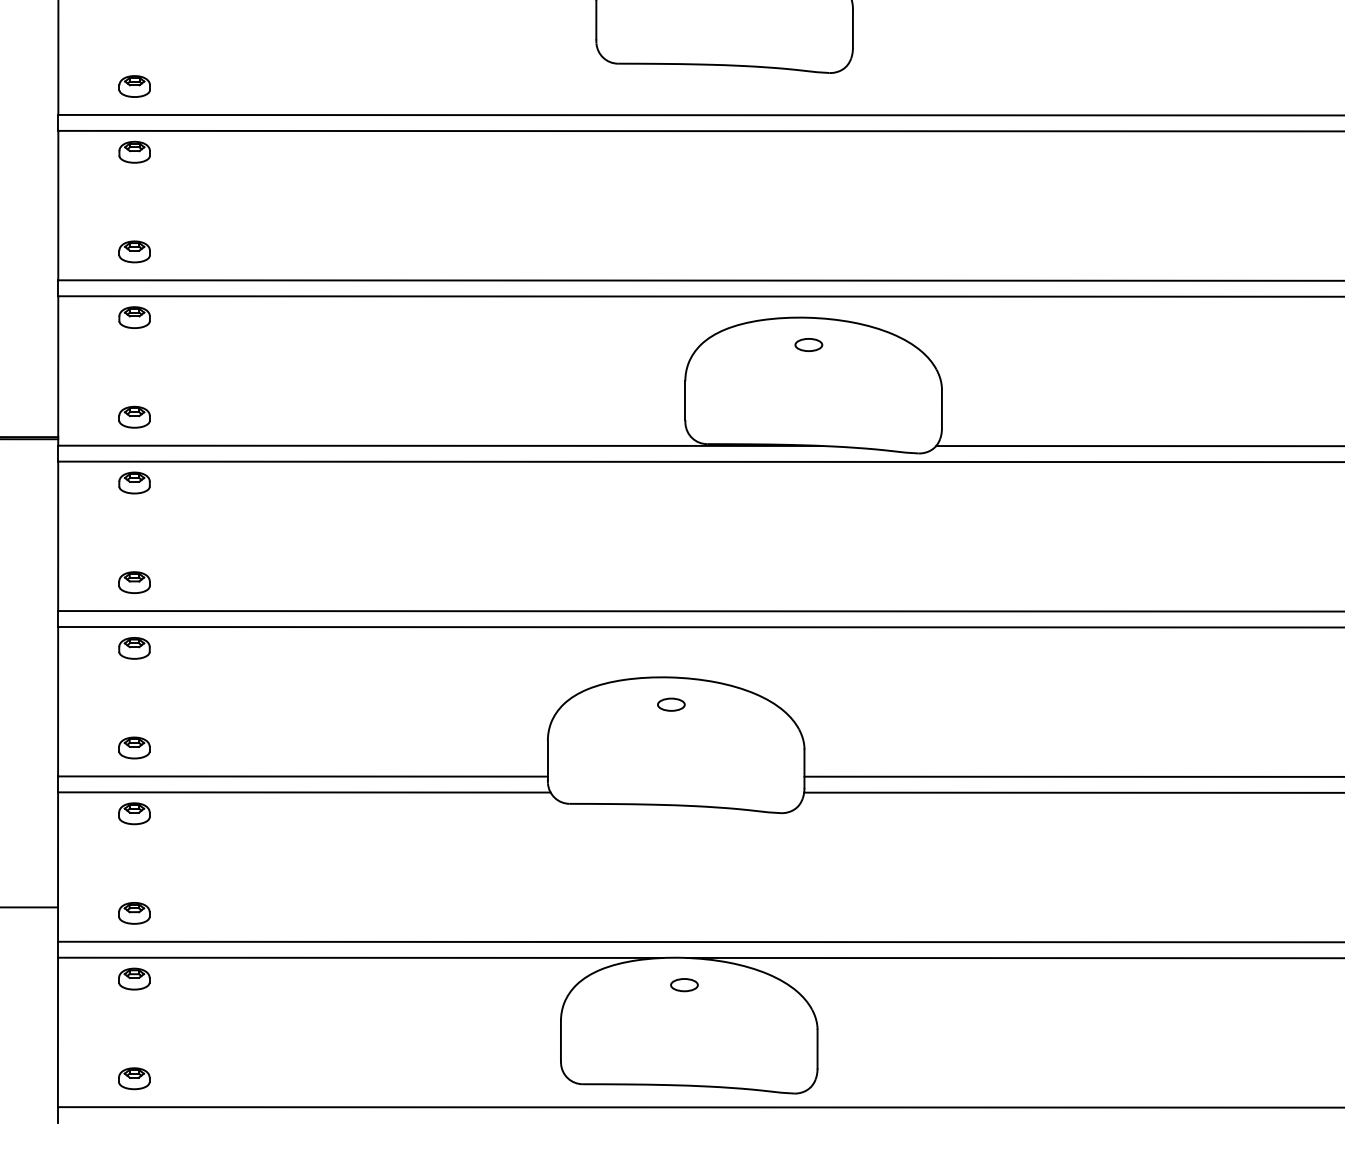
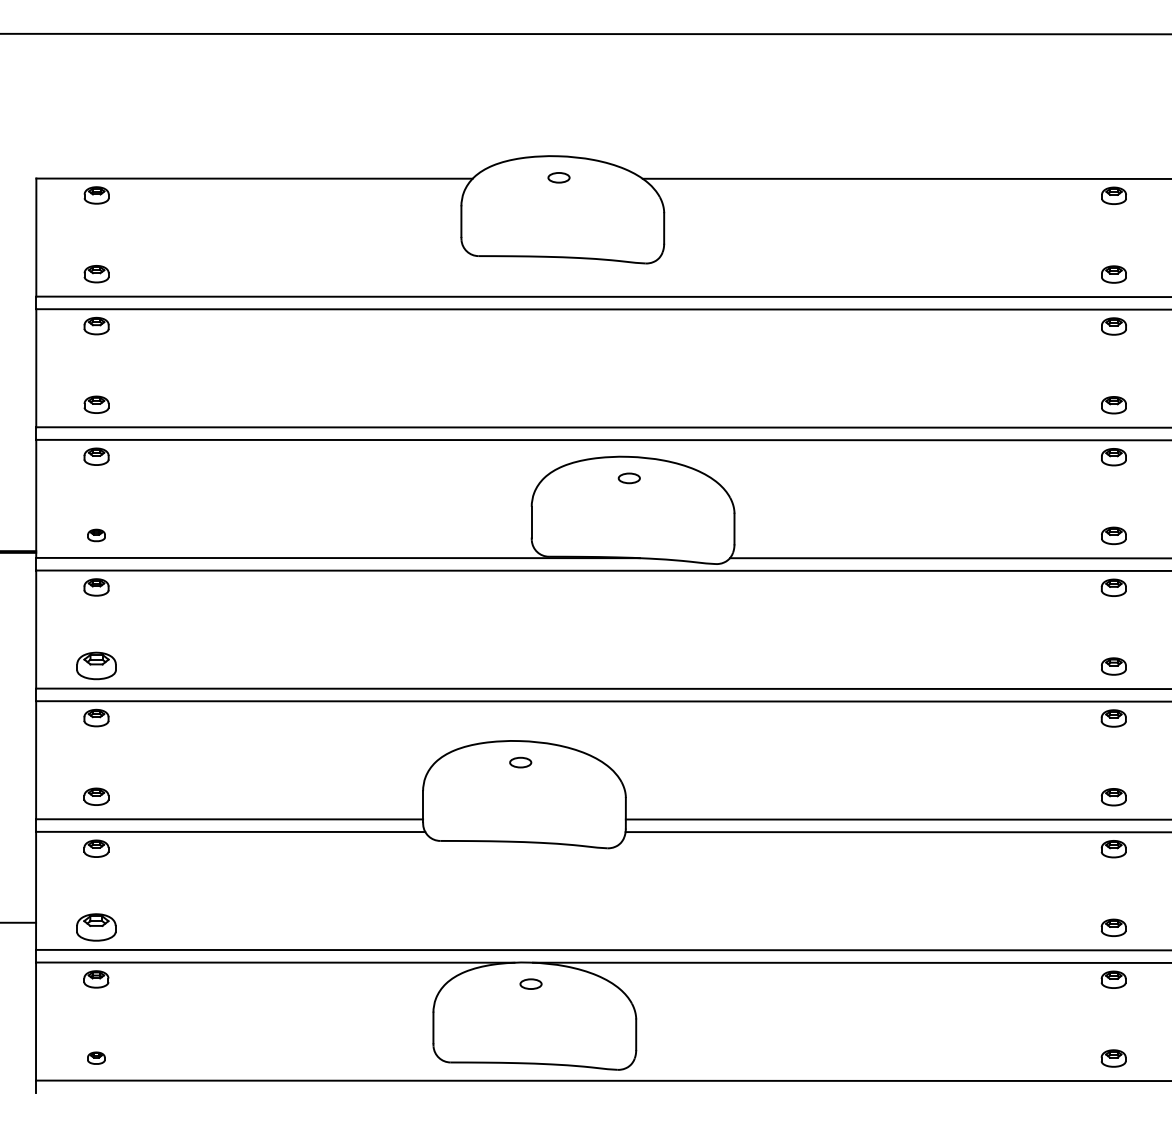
part: (134, 417) -> (96, 535), size x0.7
part: (134, 583) -> (96, 666), size x1.6
part: (134, 913) -> (96, 927), size x1.6
part: (134, 1079) -> (96, 1058), size x0.7

